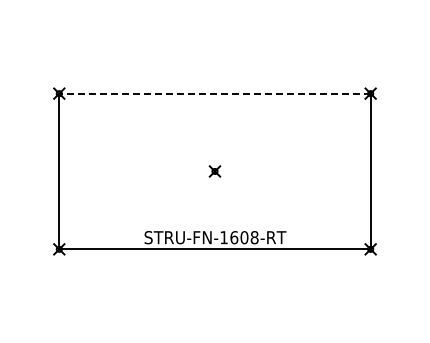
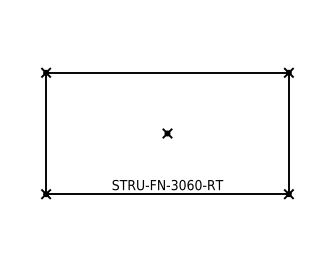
line: (214, 93) -> (167, 72), dashed -> solid
text: (239, 237) -> (186, 184), STRU-FN-1608-RT -> STRU-FN-3060-RT

